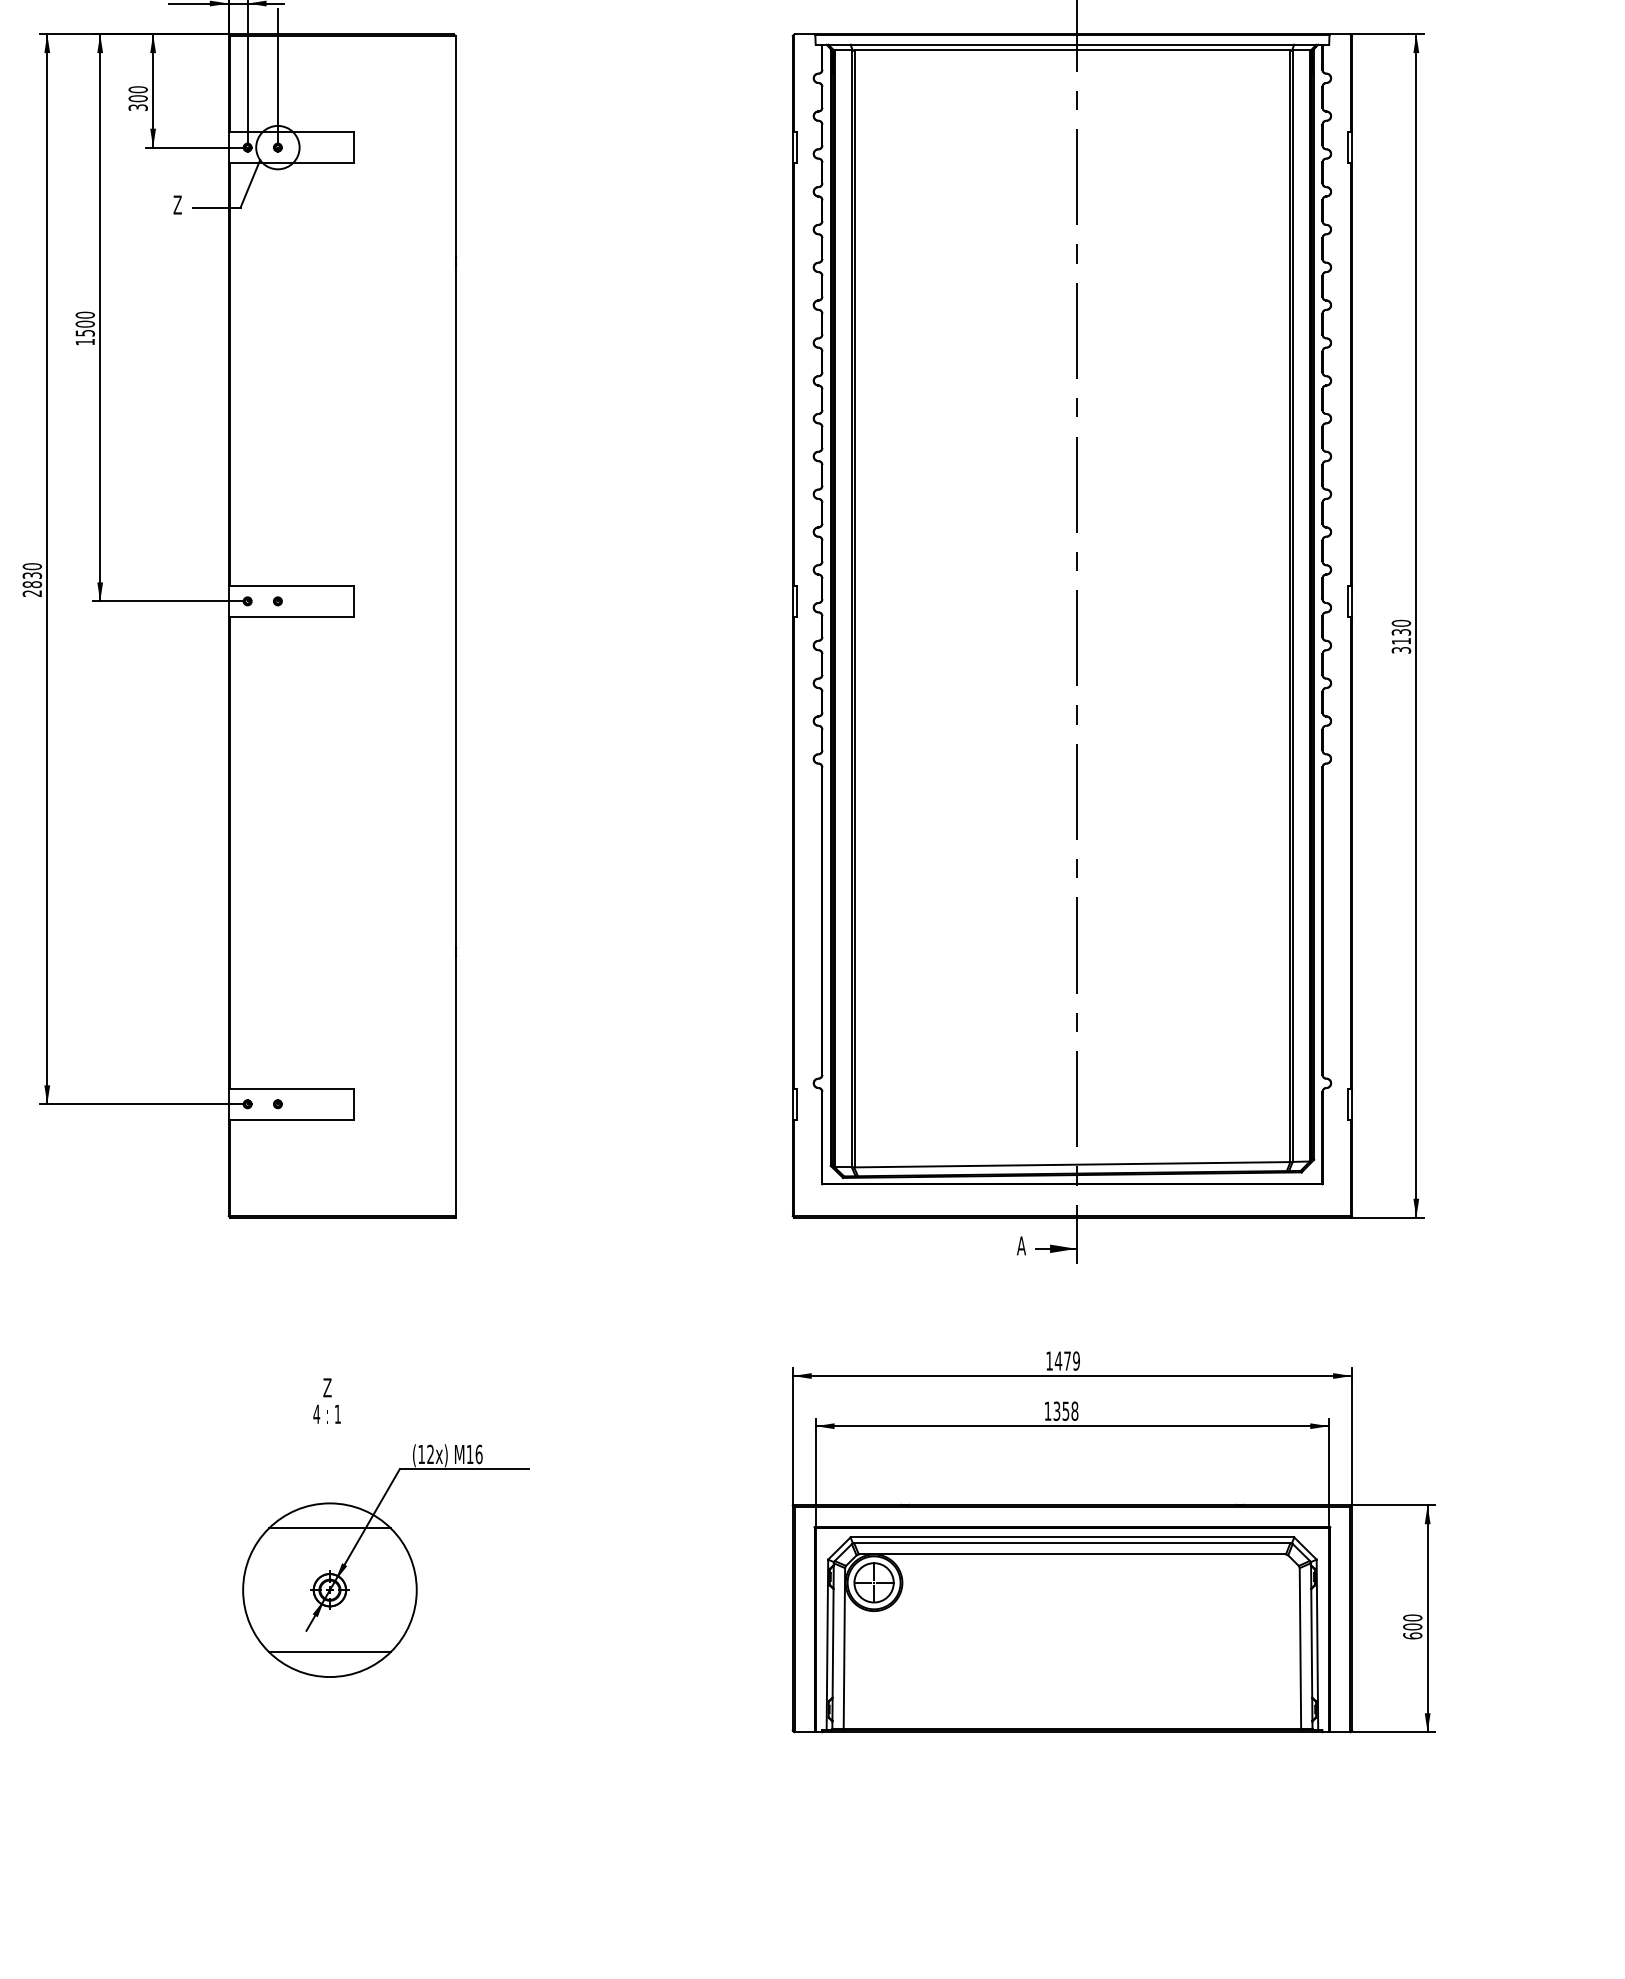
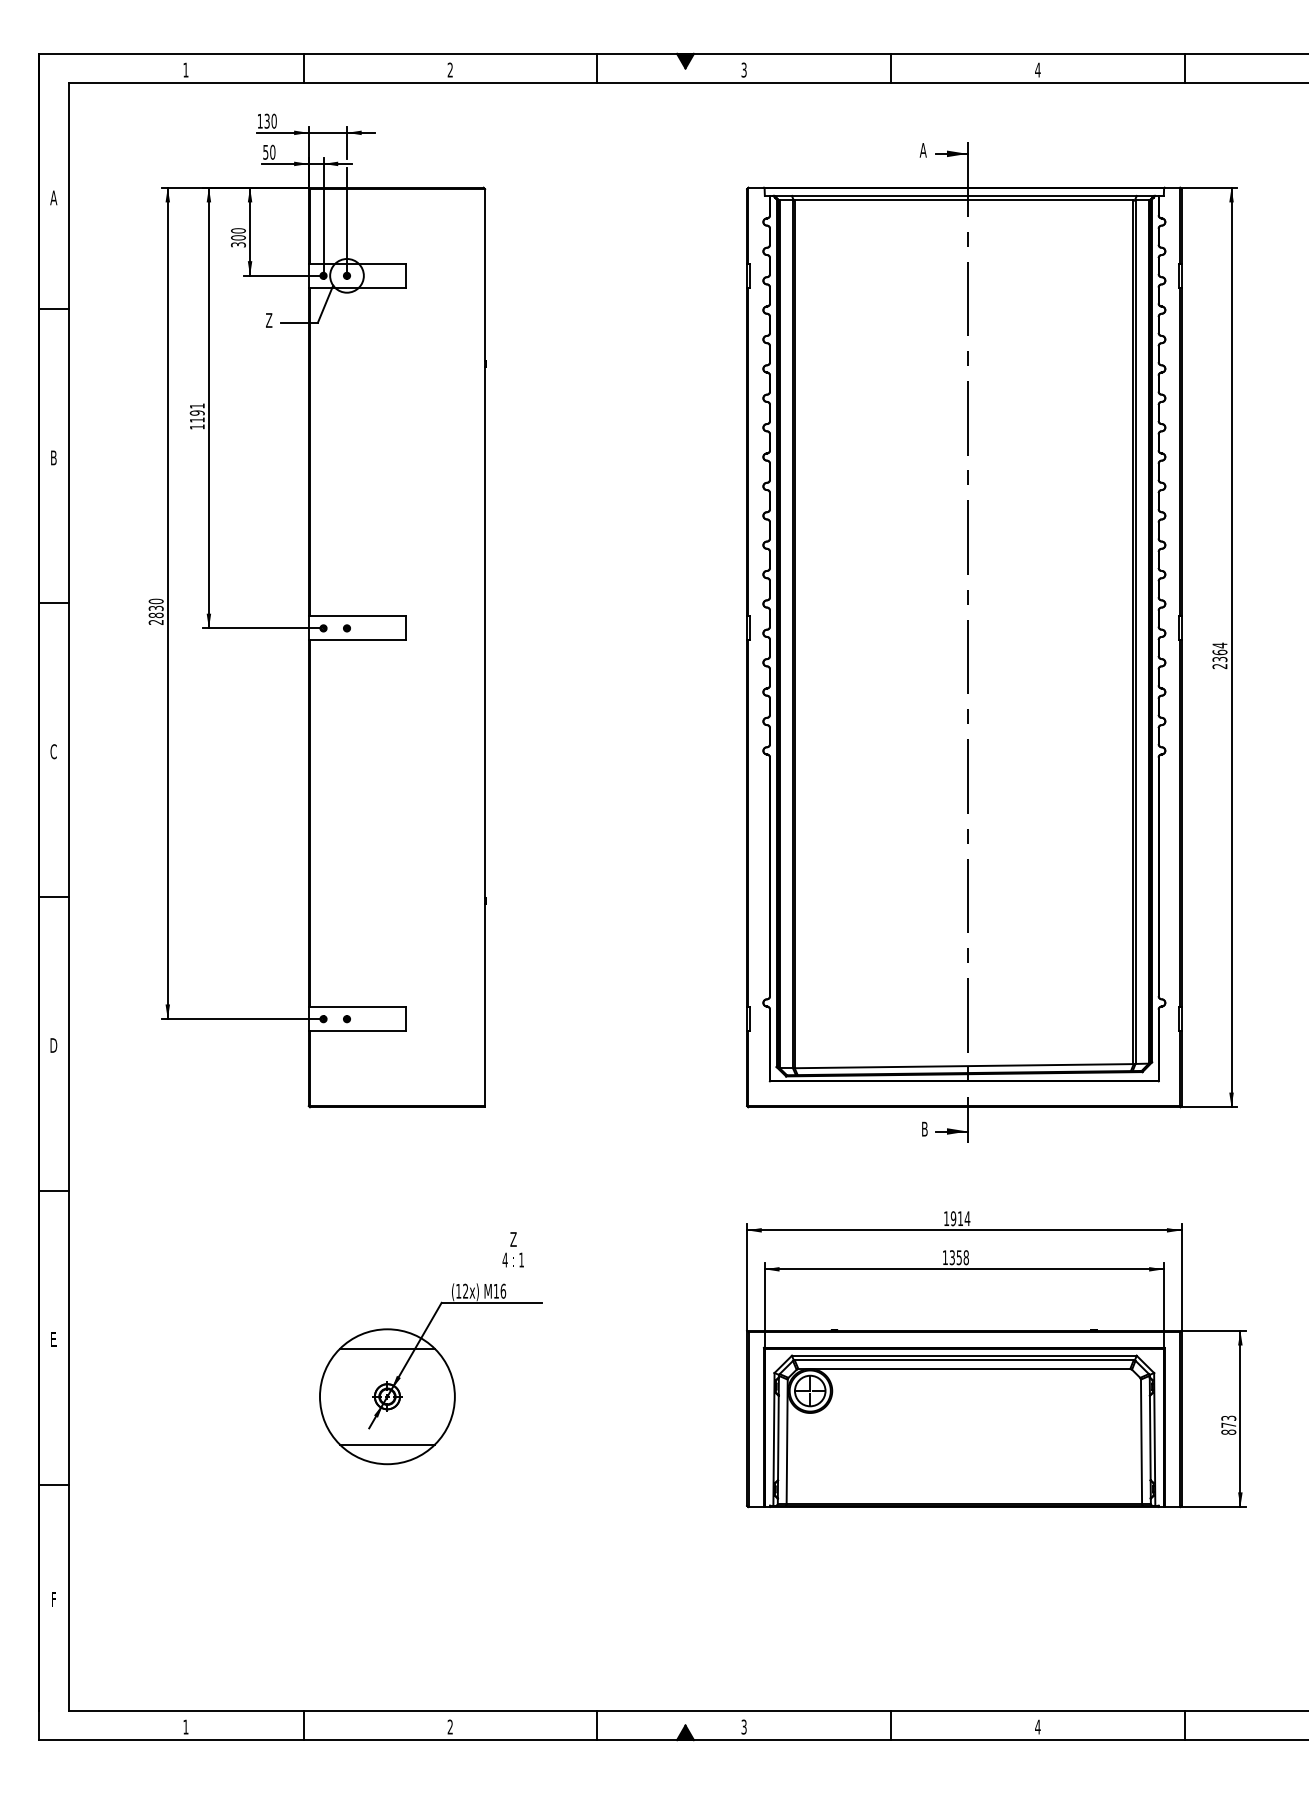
text: (84, 323) -> (196, 412), 1500 -> 1191
text: (1400, 636) -> (1219, 655), 3130 -> 2364
text: (1021, 1244) -> (924, 1128), A -> B
text: (1067, 1360) -> (960, 1218), 1479 -> 1914
text: (326, 1400) -> (512, 1249), moved
text: (1412, 1625) -> (1228, 1424), 600 -> 873

